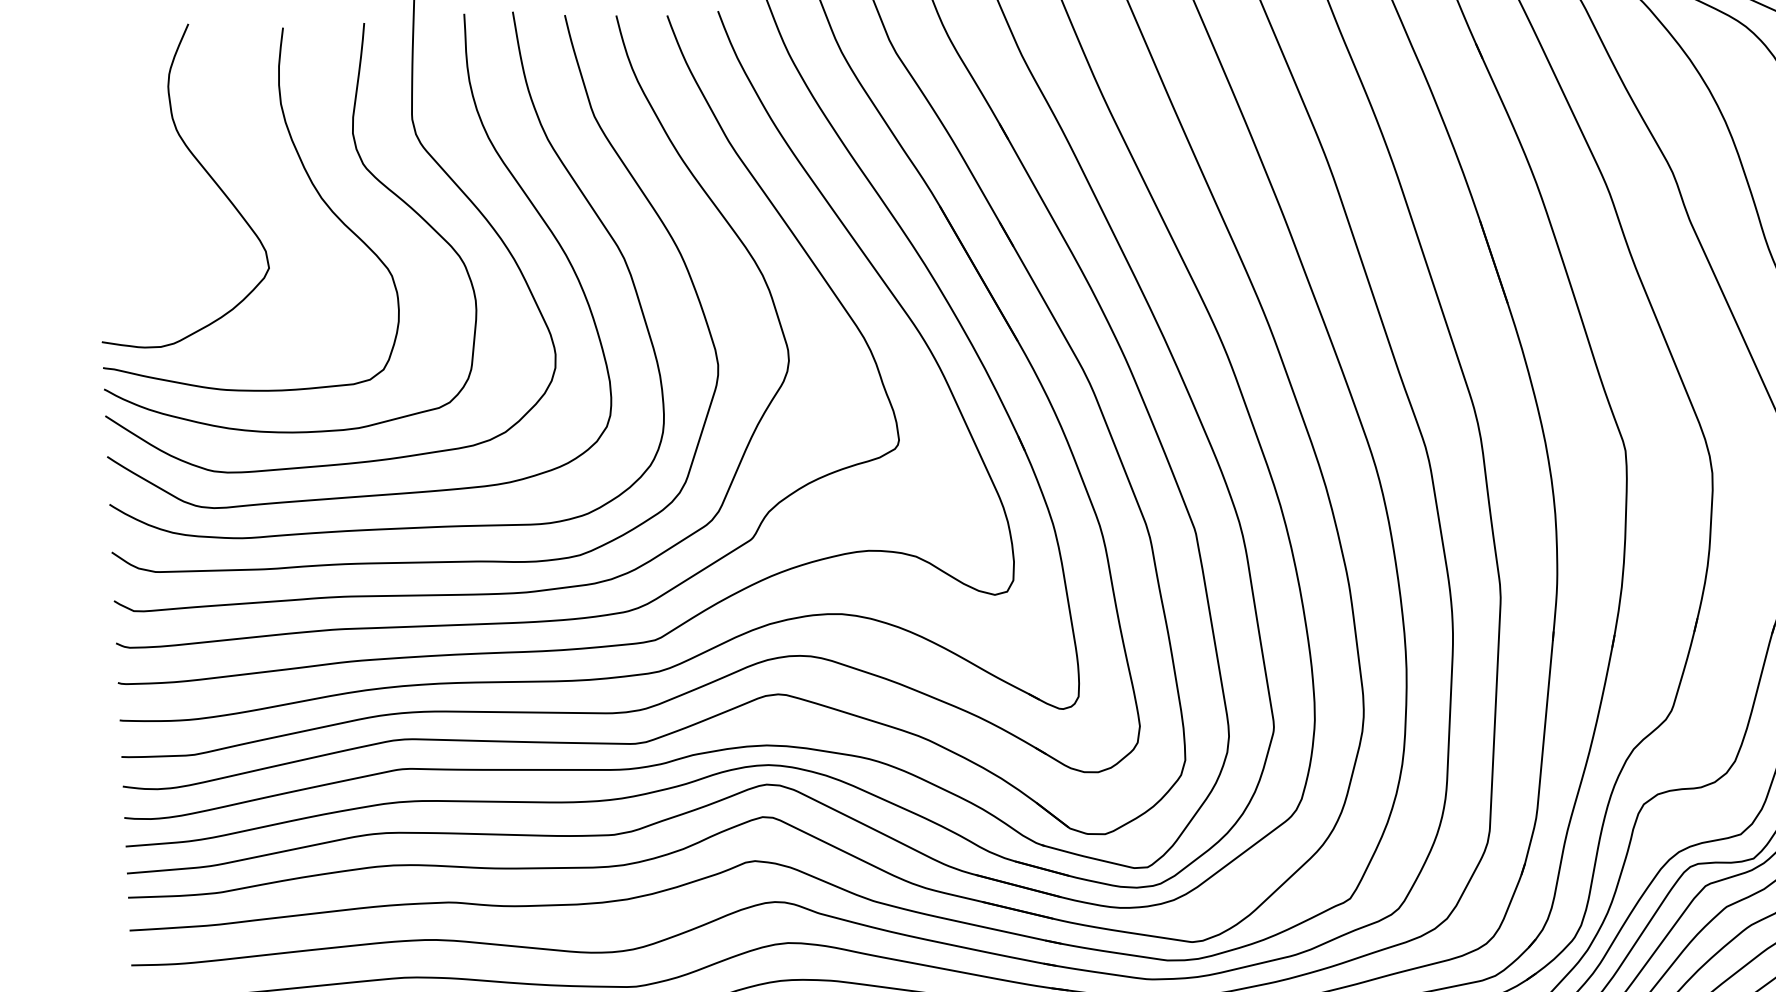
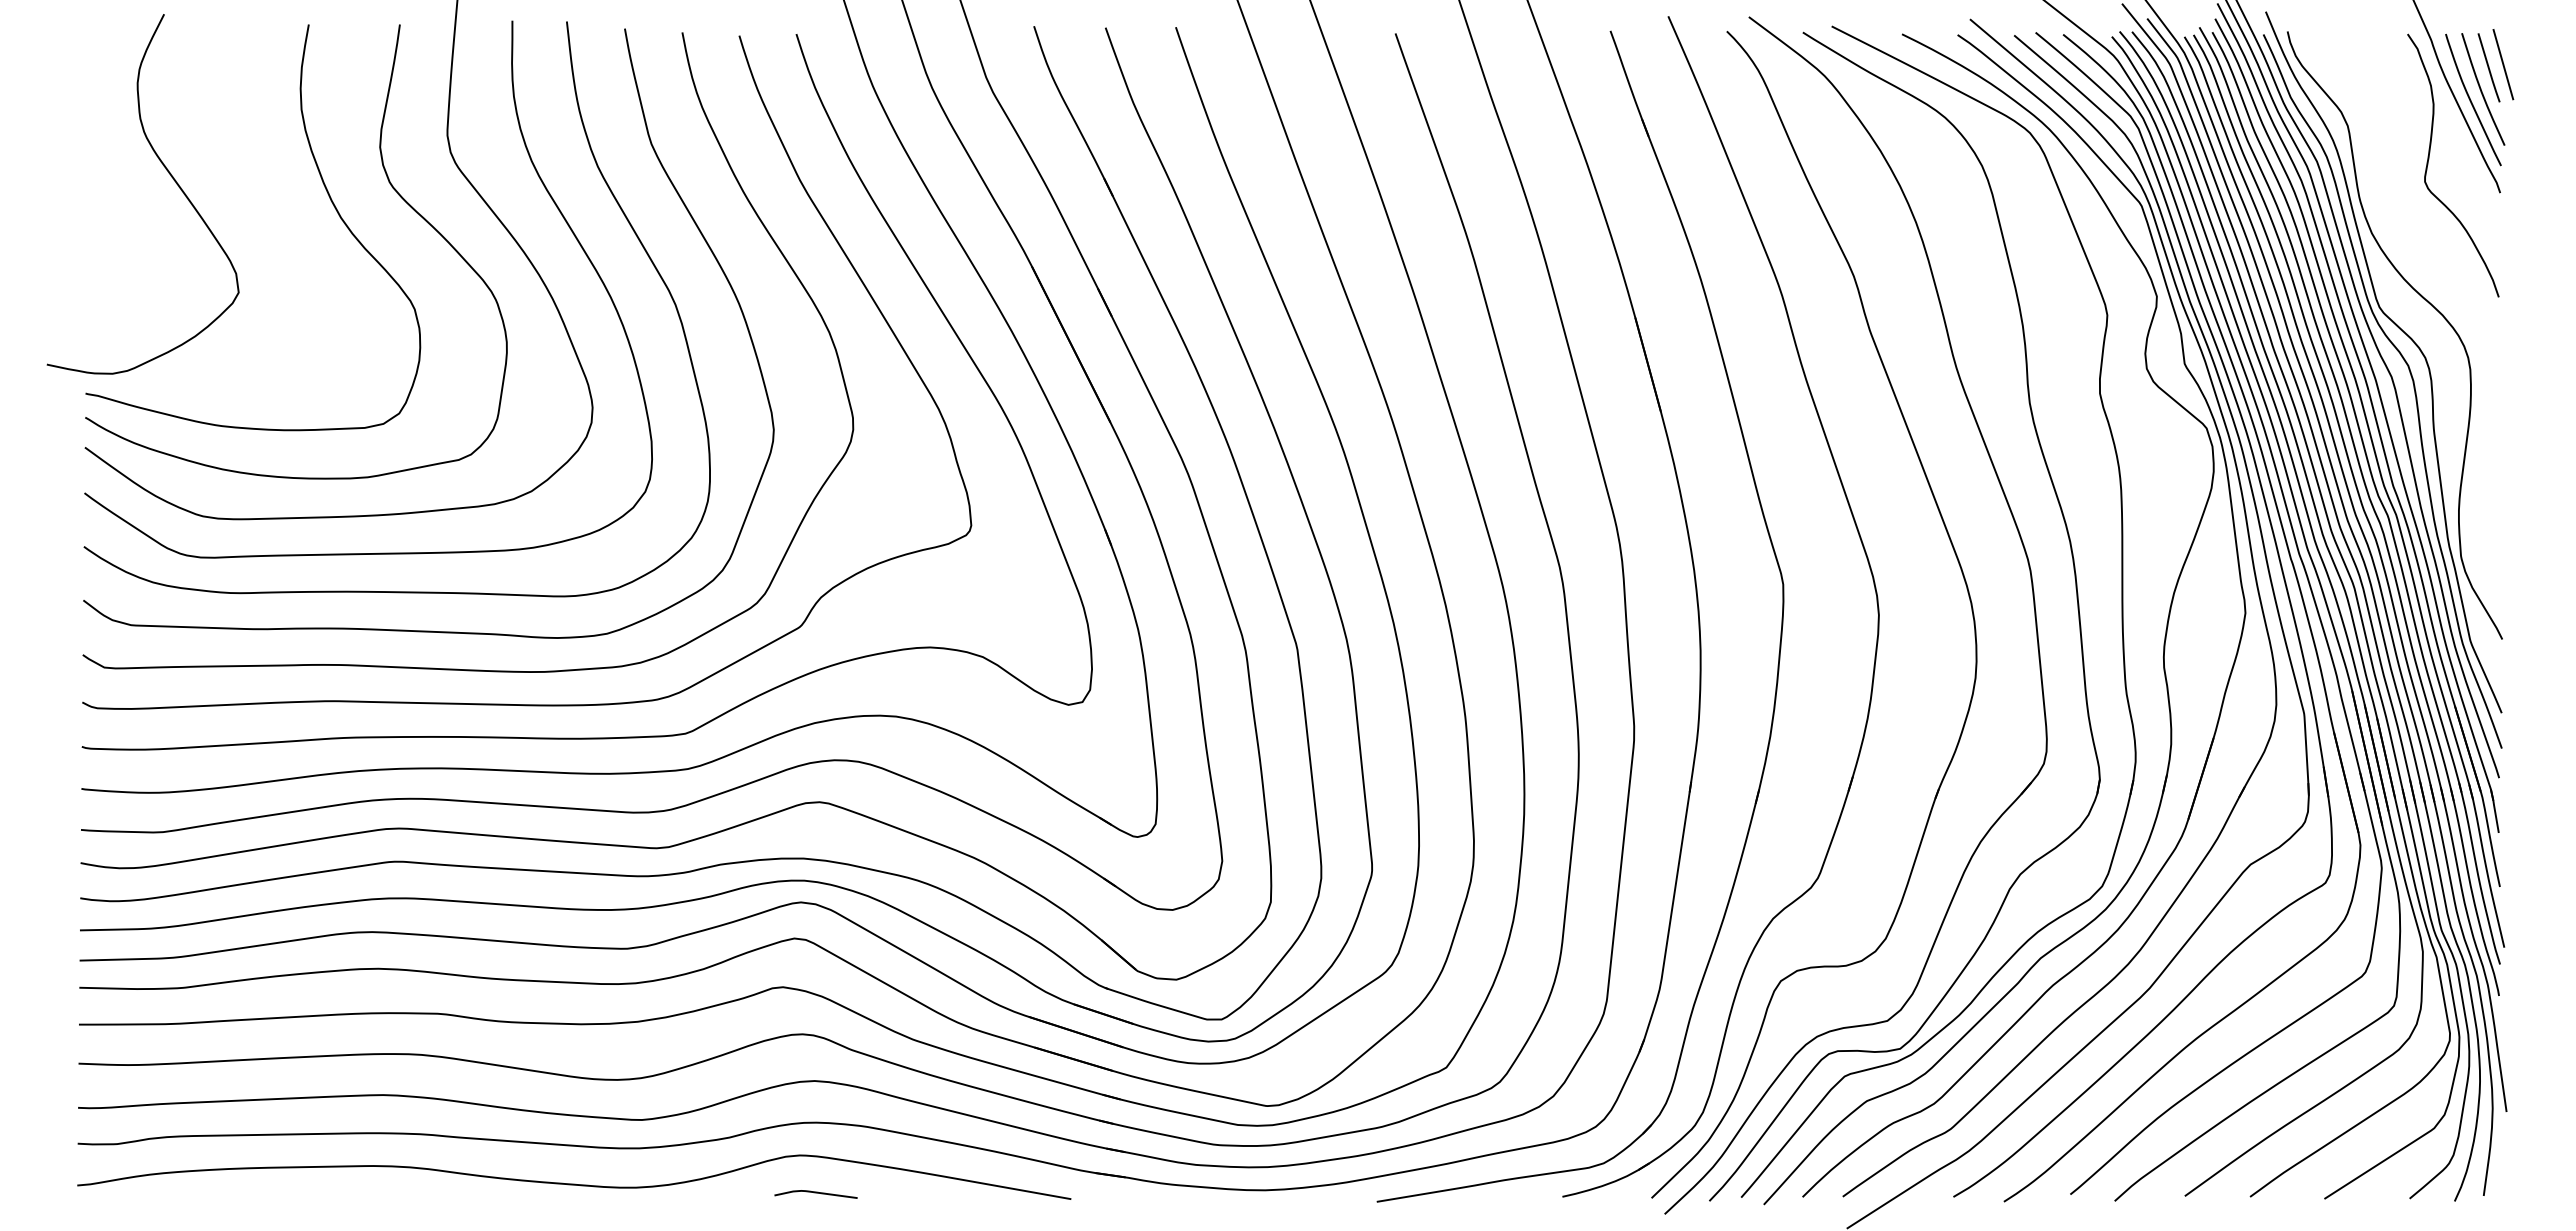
curve: (202, 168) -> (170, 176), moved

